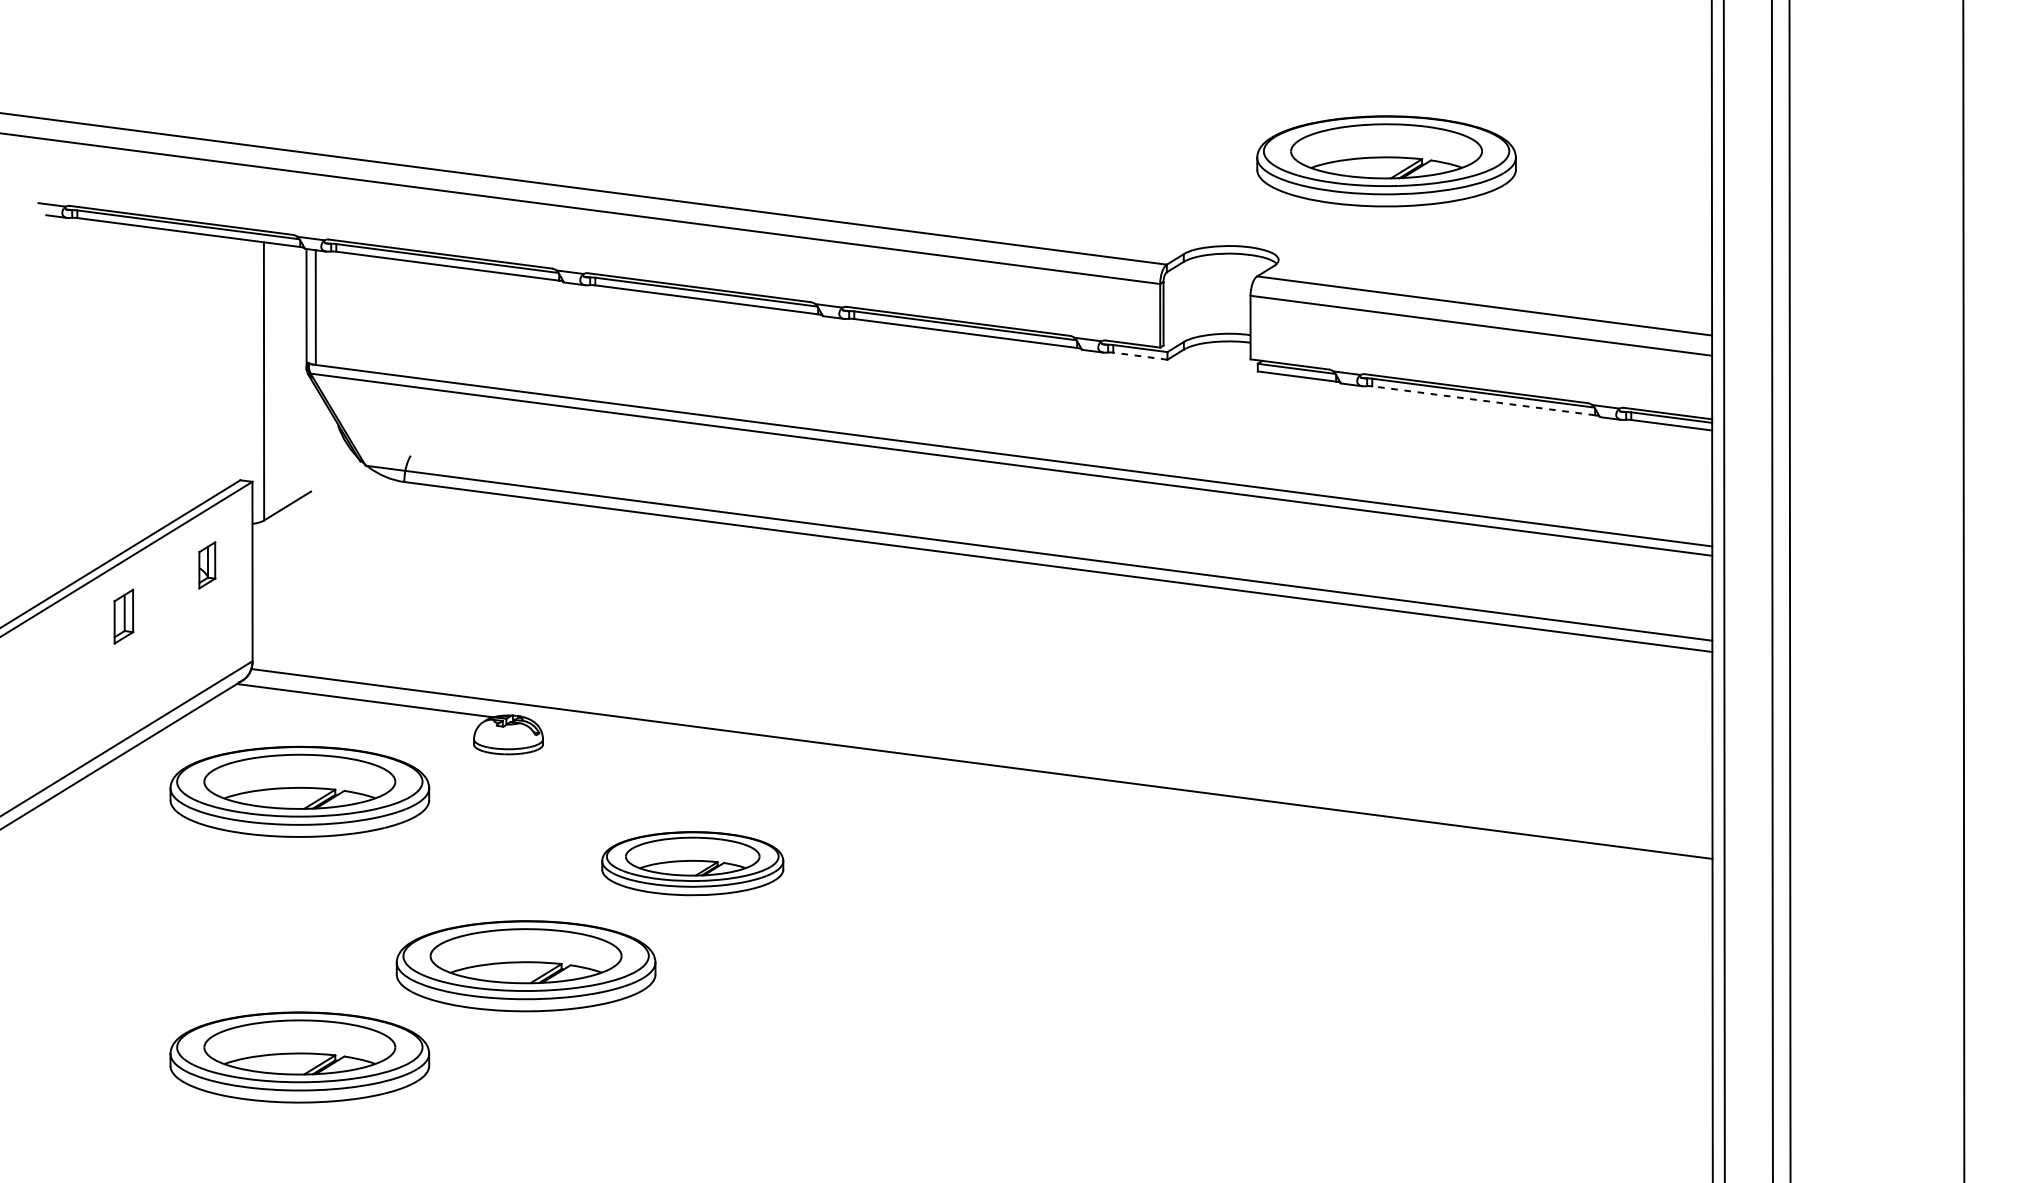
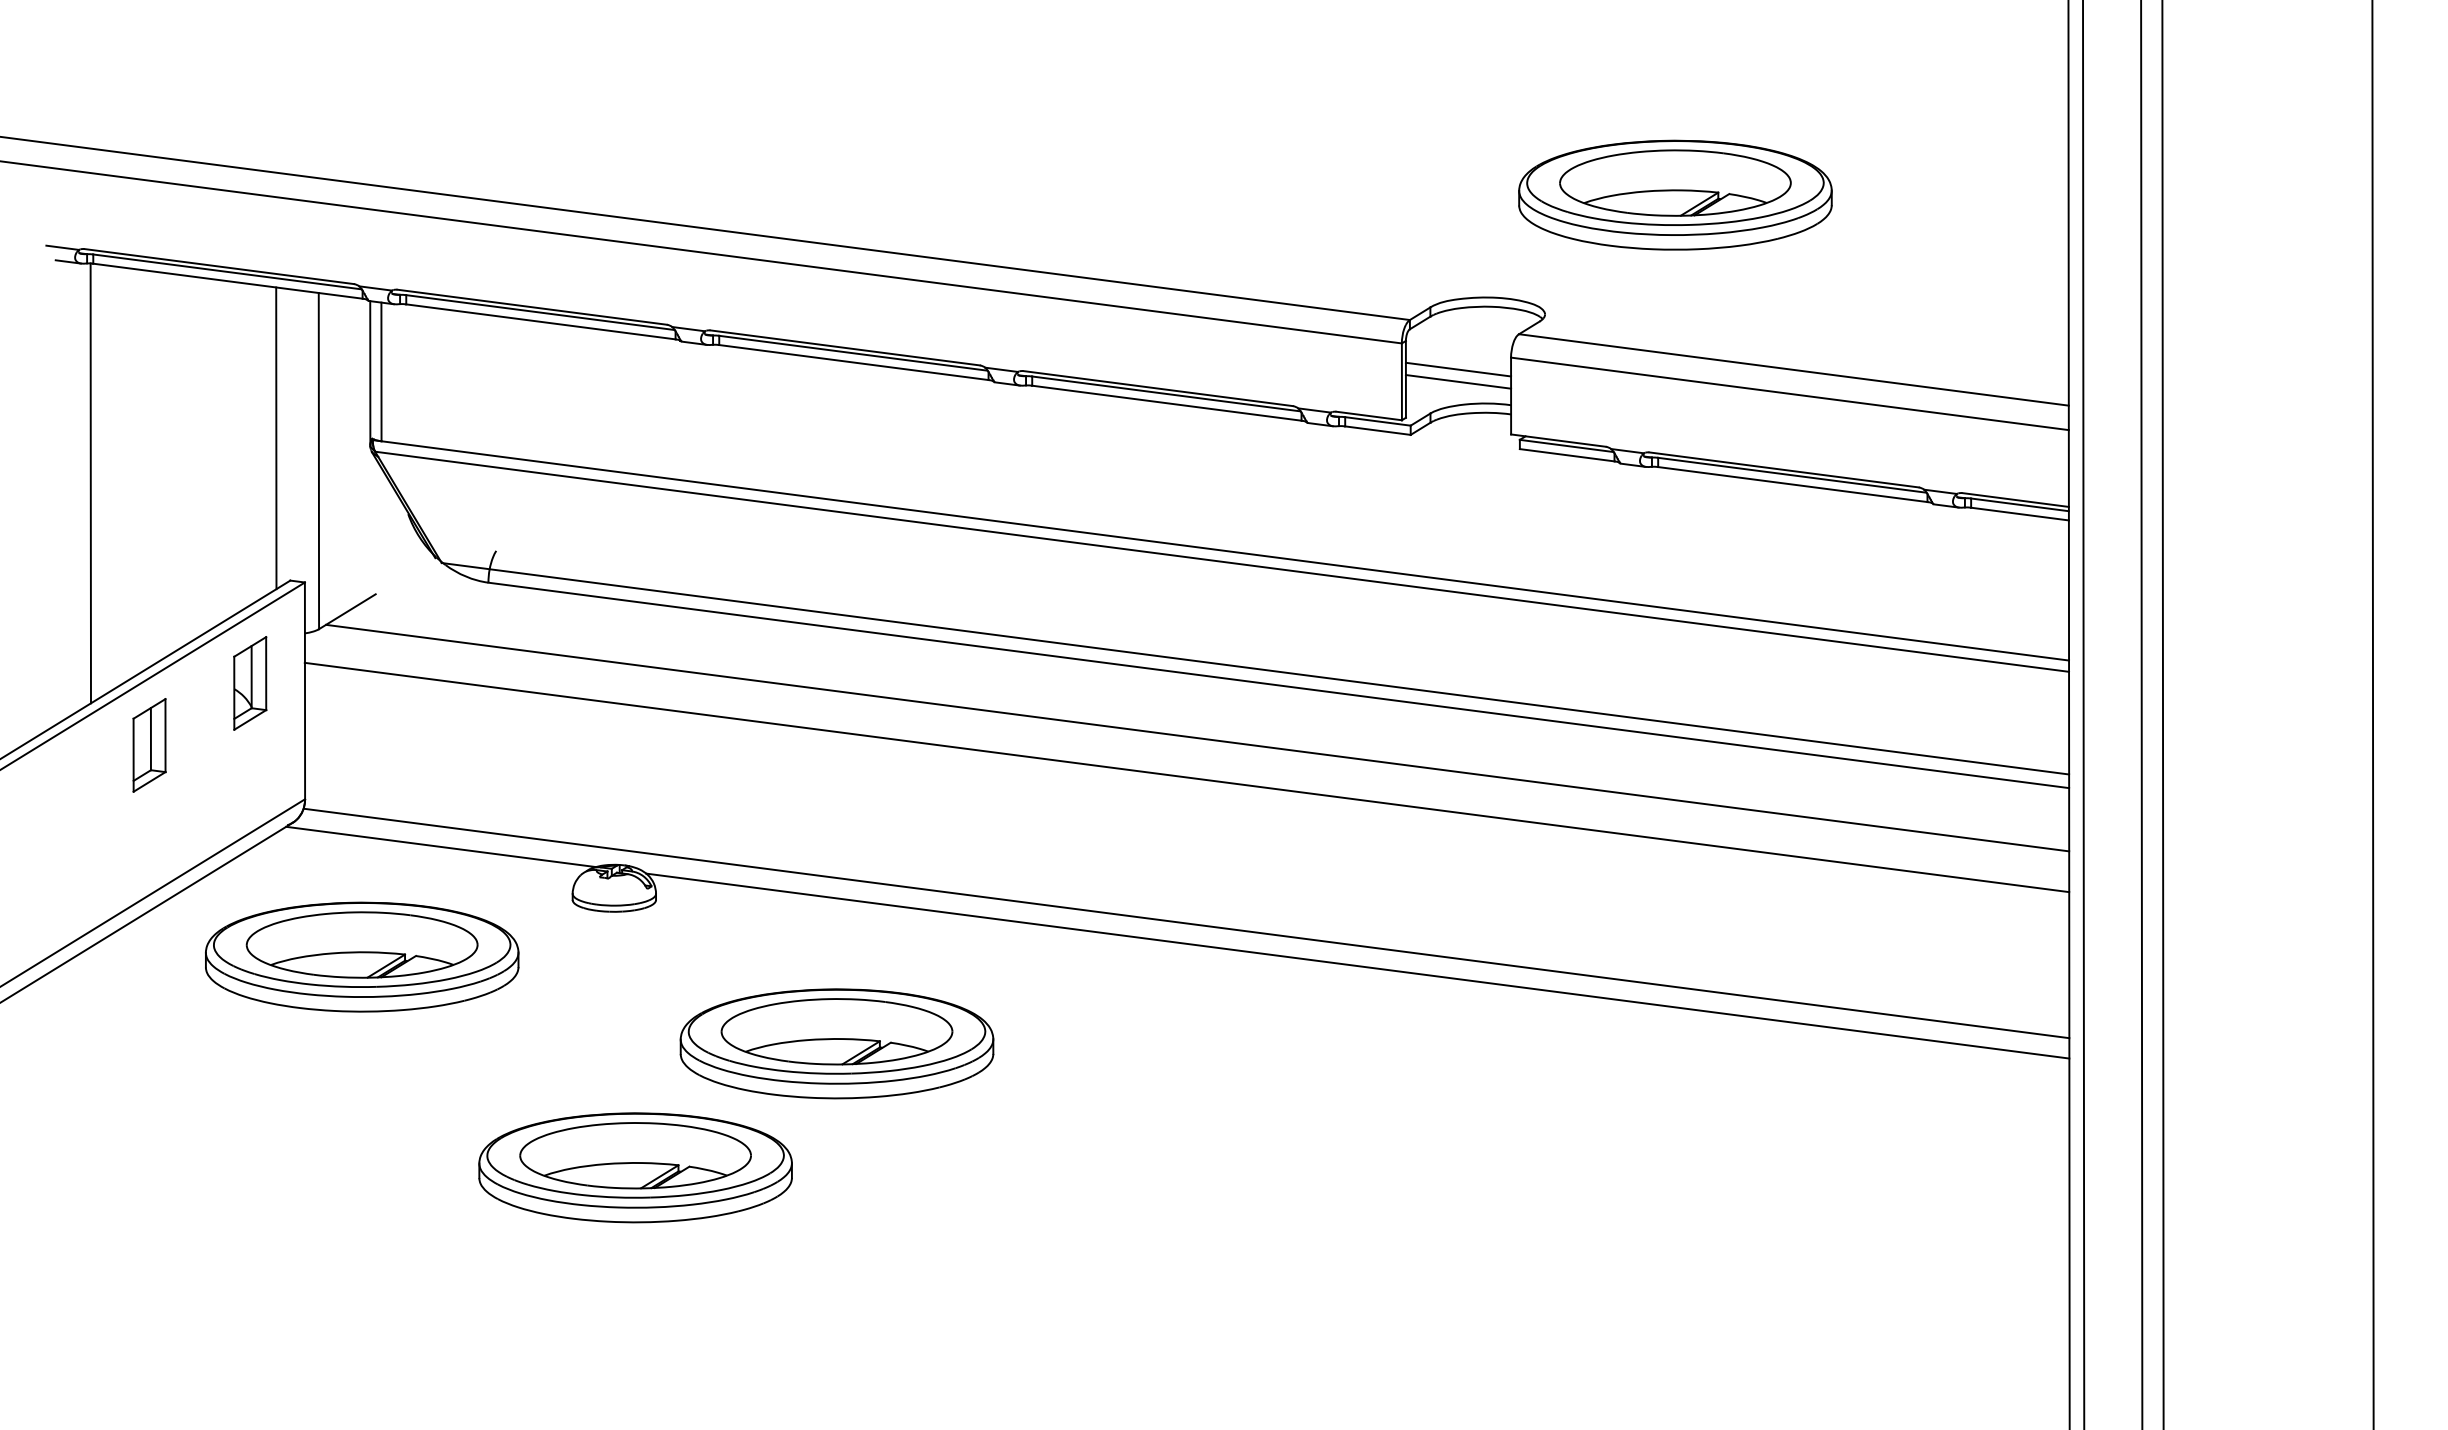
line: (1207, 305) -> (1458, 369), added
line: (1207, 315) -> (1458, 381), added
line: (1140, 356) -> (1377, 430), dashed -> solid
line: (228, 362) -> (276, 438), added
line: (75, 399) -> (90, 483), added
line: (1483, 400) -> (1792, 484), dashed -> solid
part: (207, 565) -> (250, 683), size x1.67
line: (991, 610) -> (1197, 737), added
part: (123, 616) -> (149, 745), size x1.43
line: (981, 643) -> (1186, 777), added
line: (1123, 798) -> (1357, 965), added
part: (692, 863) -> (836, 1043), size x1.43
part: (300, 1056) -> (362, 1277), removed

